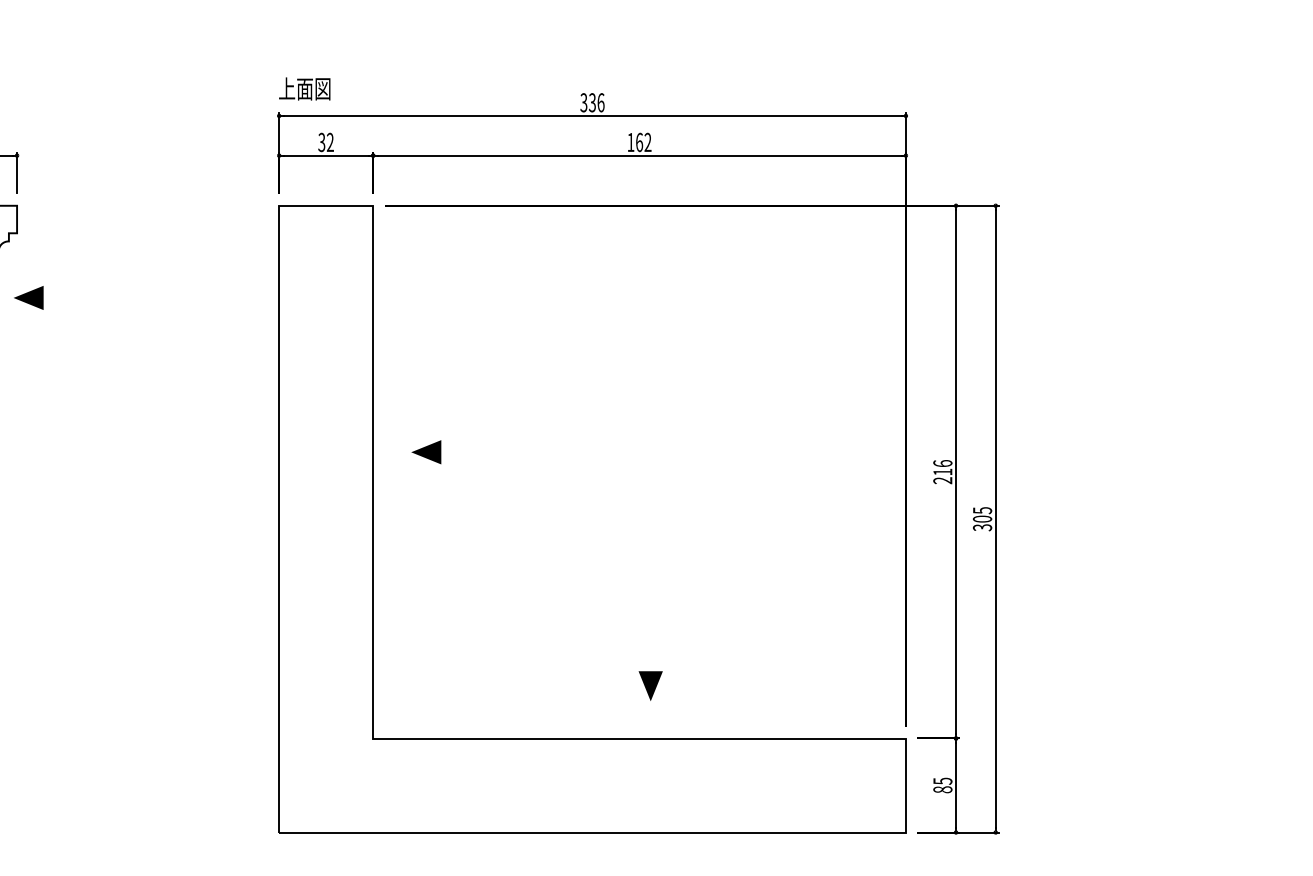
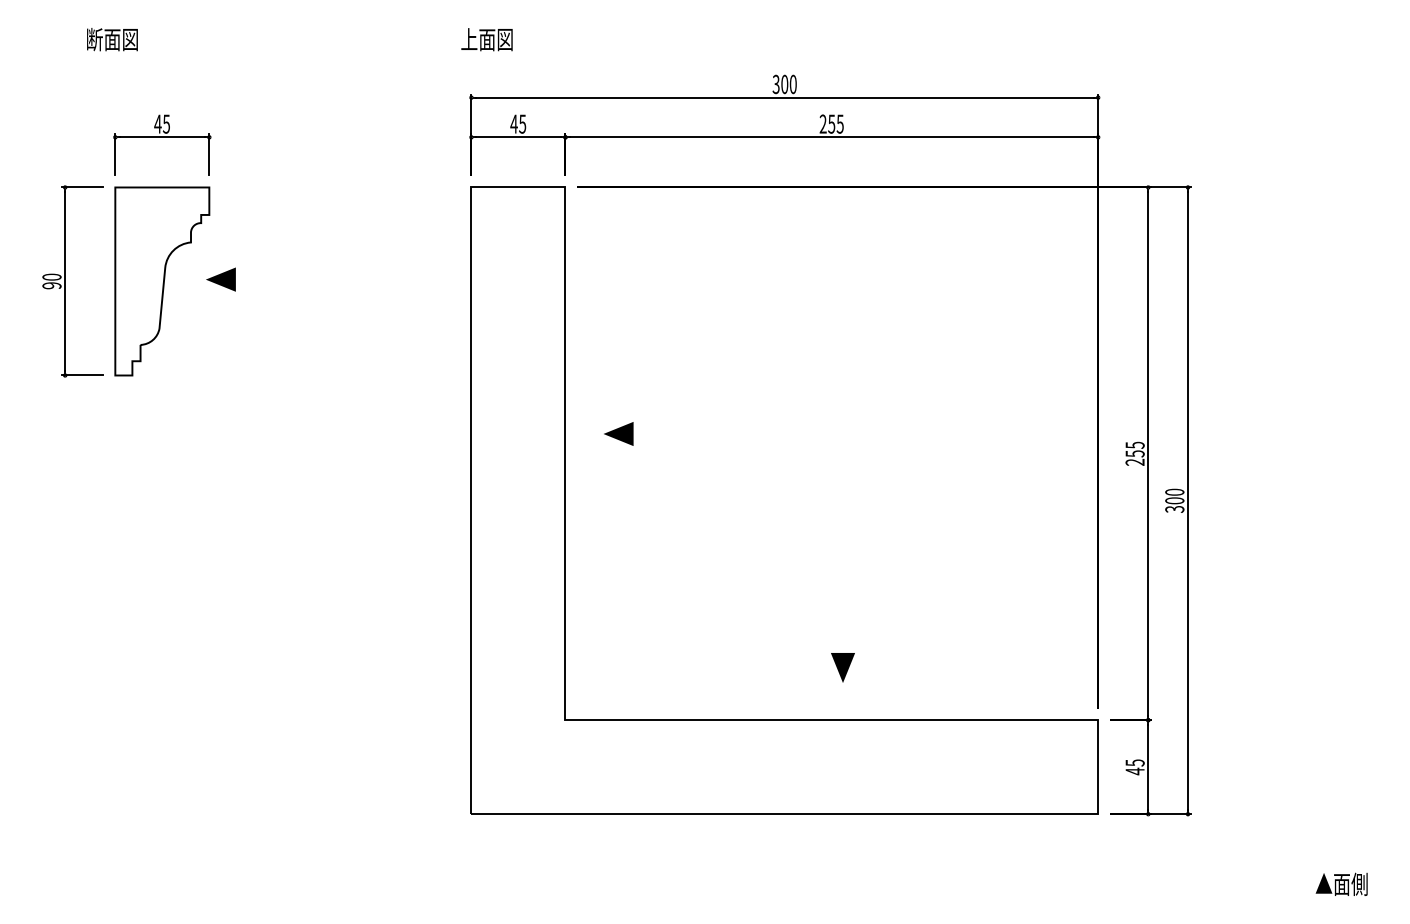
text: (304, 88) -> (486, 39), moved
text: (596, 101) -> (788, 83), 336 -> 300
text: (326, 141) -> (518, 123), 32 -> 45
text: (639, 141) -> (831, 123), 162 -> 255
text: (942, 467) -> (1134, 449), 216 -> 255
text: (982, 509) -> (1174, 491), 305 -> 300
text: (942, 789) -> (1134, 771), 85 -> 45

